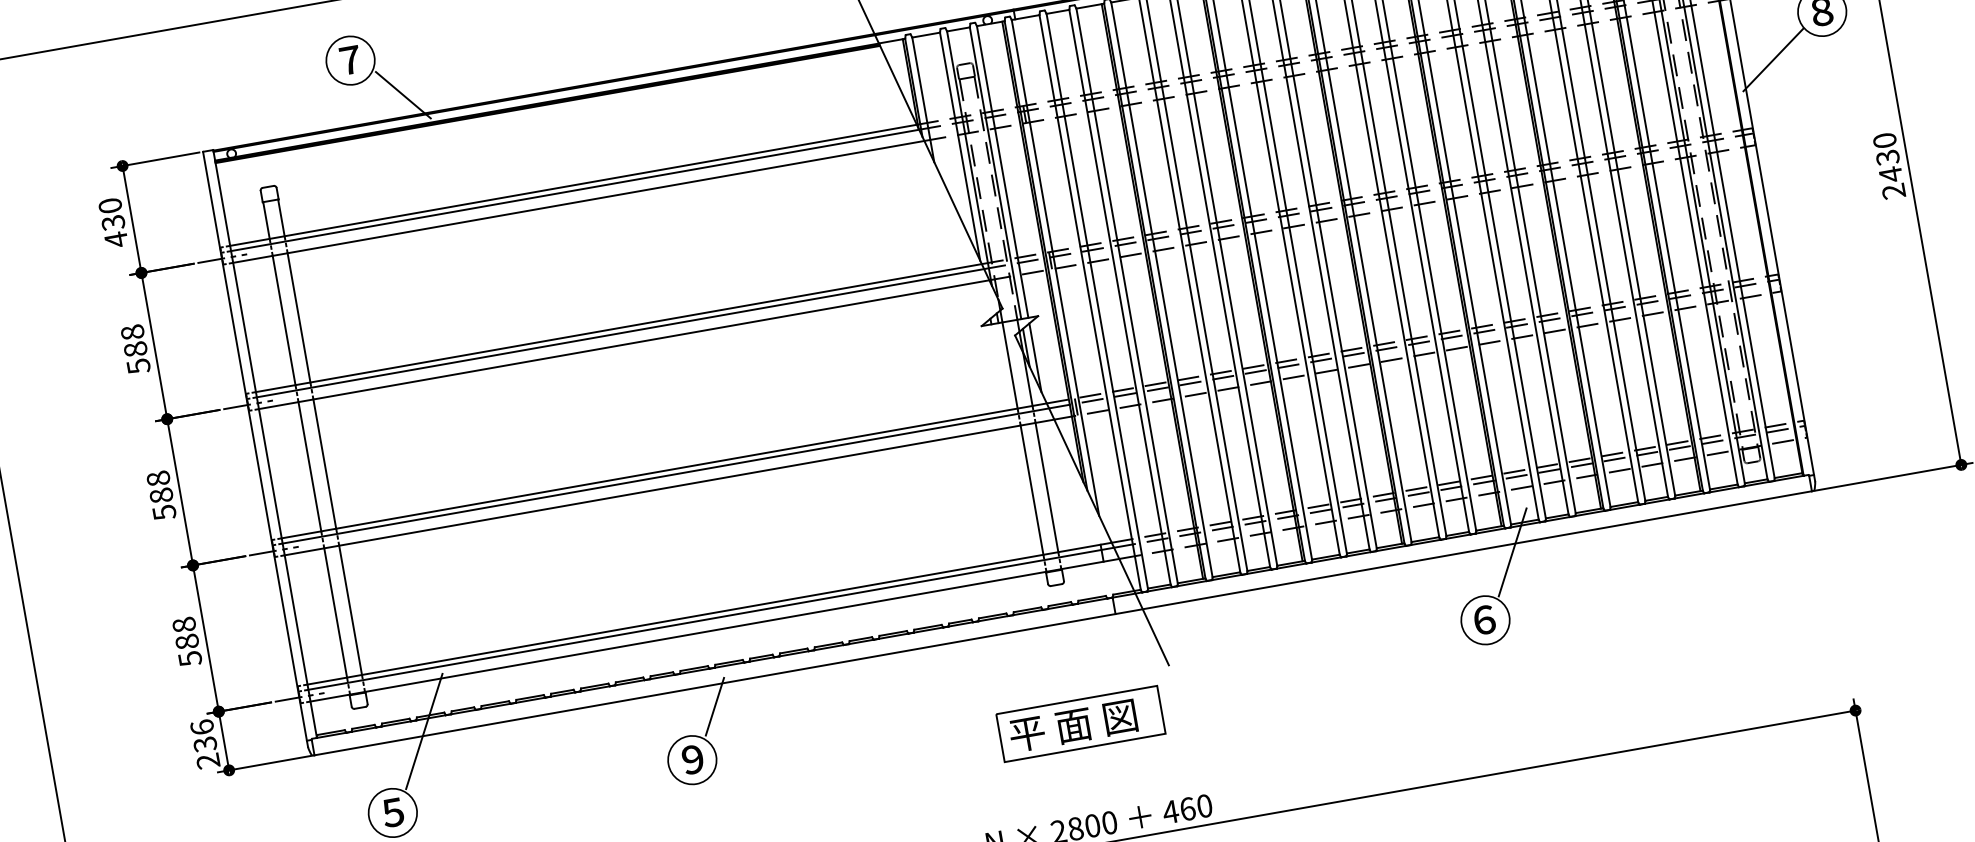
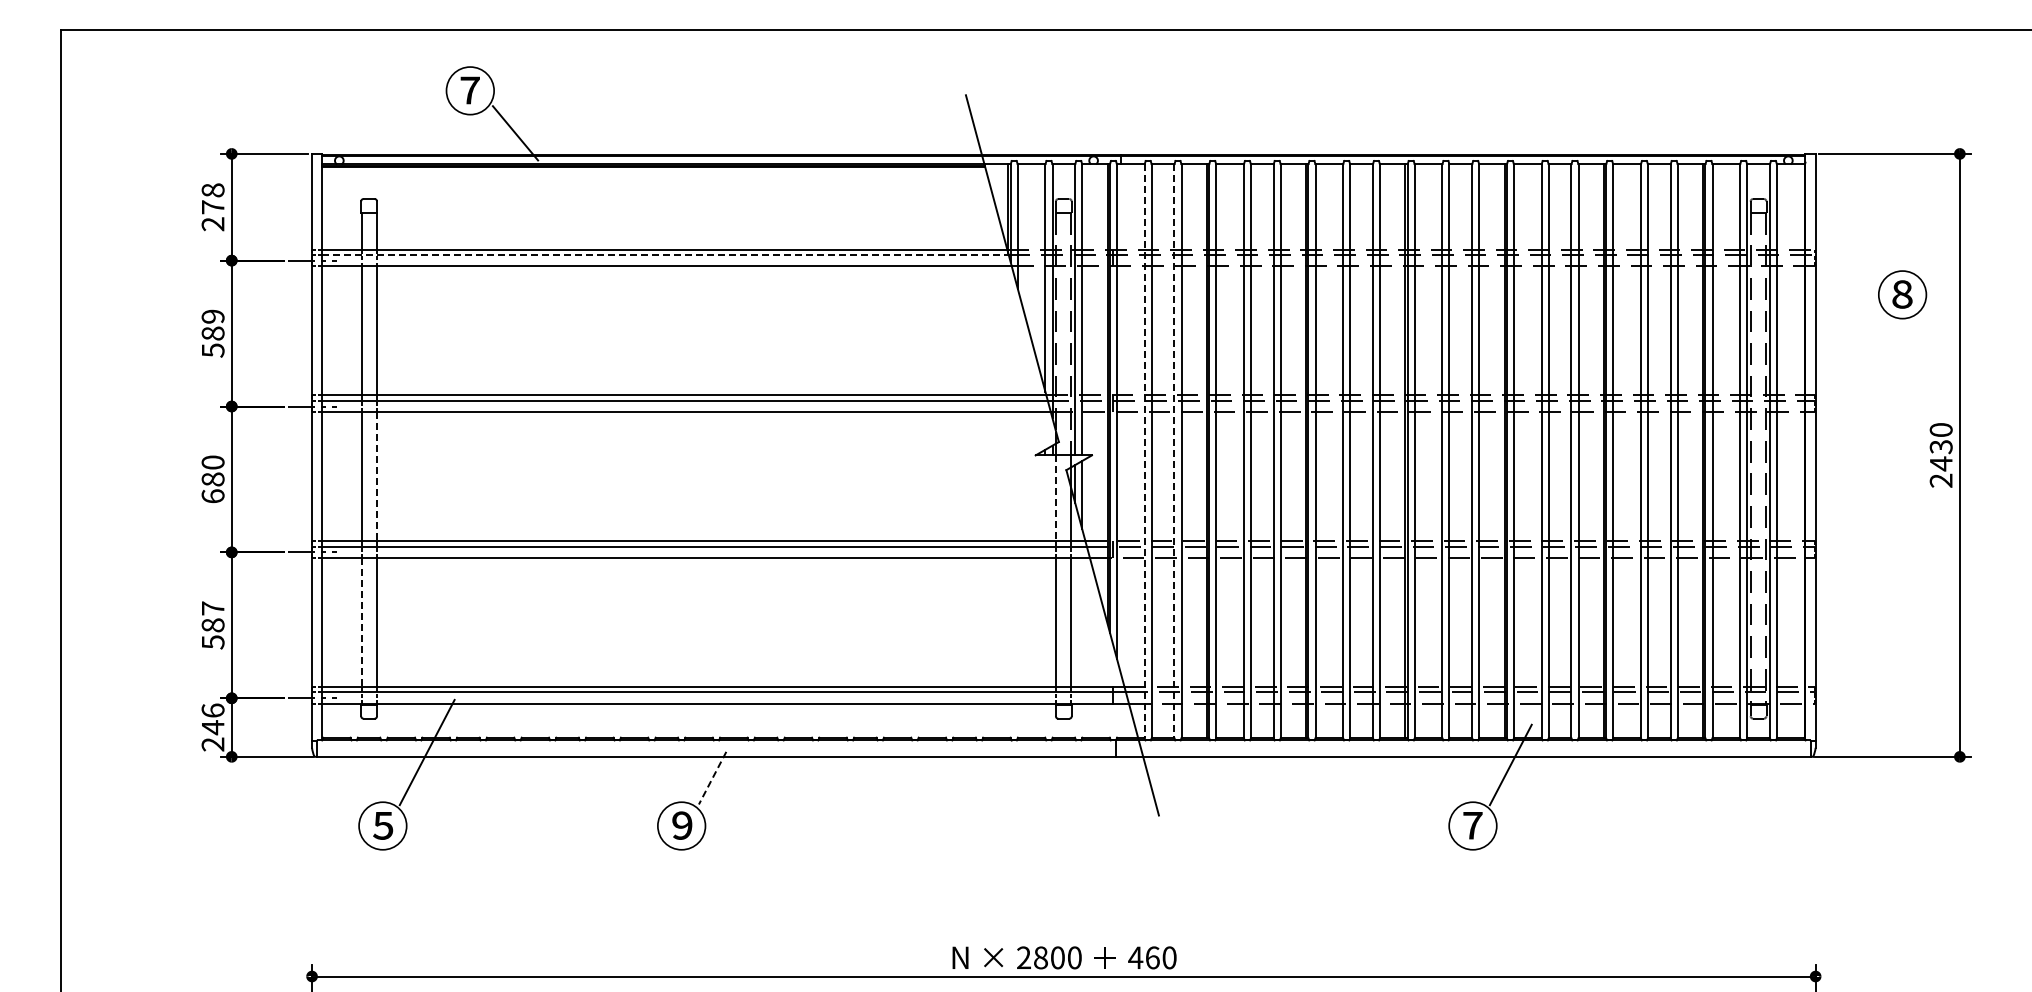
line: (1772, 59) -> (1846, 332), removed
line: (575, 190) -> (665, 254), solid -> dashed
text: (112, 223) -> (212, 207), 430 -> 278
line: (1120, 297) -> (1174, 451), solid -> dashed
line: (1090, 302) -> (1144, 451), solid -> dashed
text: (132, 332) -> (212, 316), 588 -> 589
line: (1010, 365) -> (1056, 498), solid -> dashed
line: (324, 464) -> (376, 477), solid -> dashed
text: (160, 495) -> (212, 479), 588 -> 680
line: (335, 613) -> (361, 623), solid -> dashed
text: (1484, 619) -> (1472, 825), ⑥ -> ⑦
text: (183, 625) -> (212, 608), 588 -> 587
line: (714, 707) -> (712, 778), solid -> dashed
part: (1080, 723) -> (1063, 856), removed
text: (204, 744) -> (212, 727), 236 -> 246

